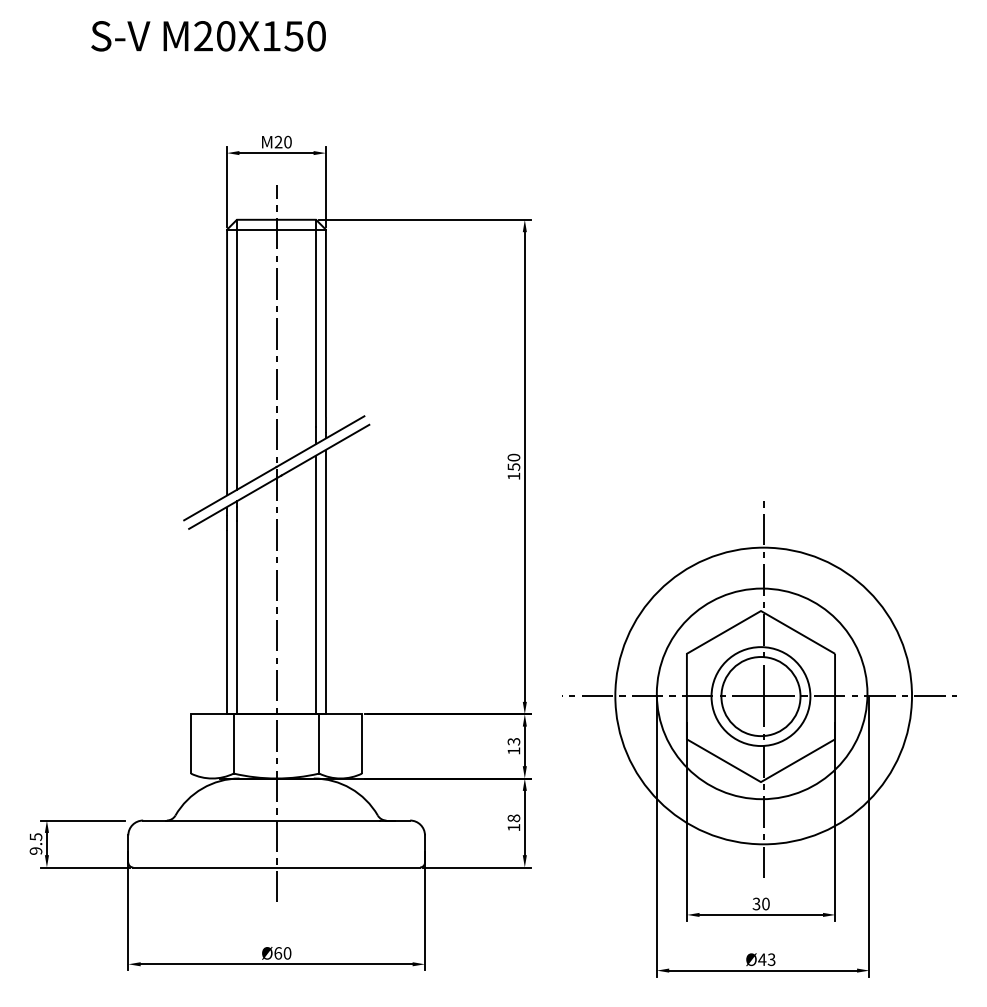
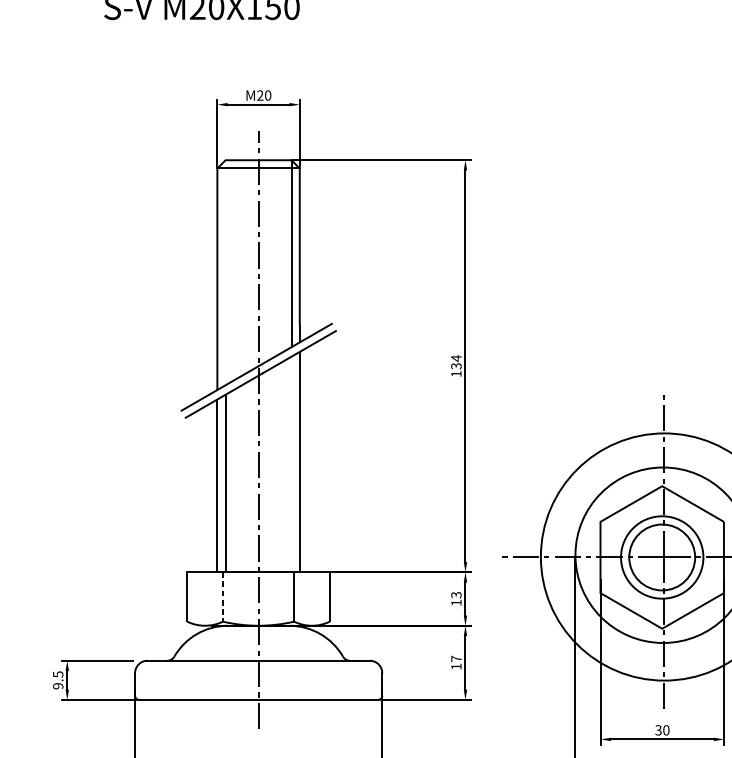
line: (236, 354) -> (225, 272), removed
text: (513, 461) -> (456, 361), 150 -> 134
line: (316, 584) -> (291, 464), removed
line: (233, 743) -> (222, 596), solid -> dashed
text: (513, 818) -> (456, 659), 18 -> 17

